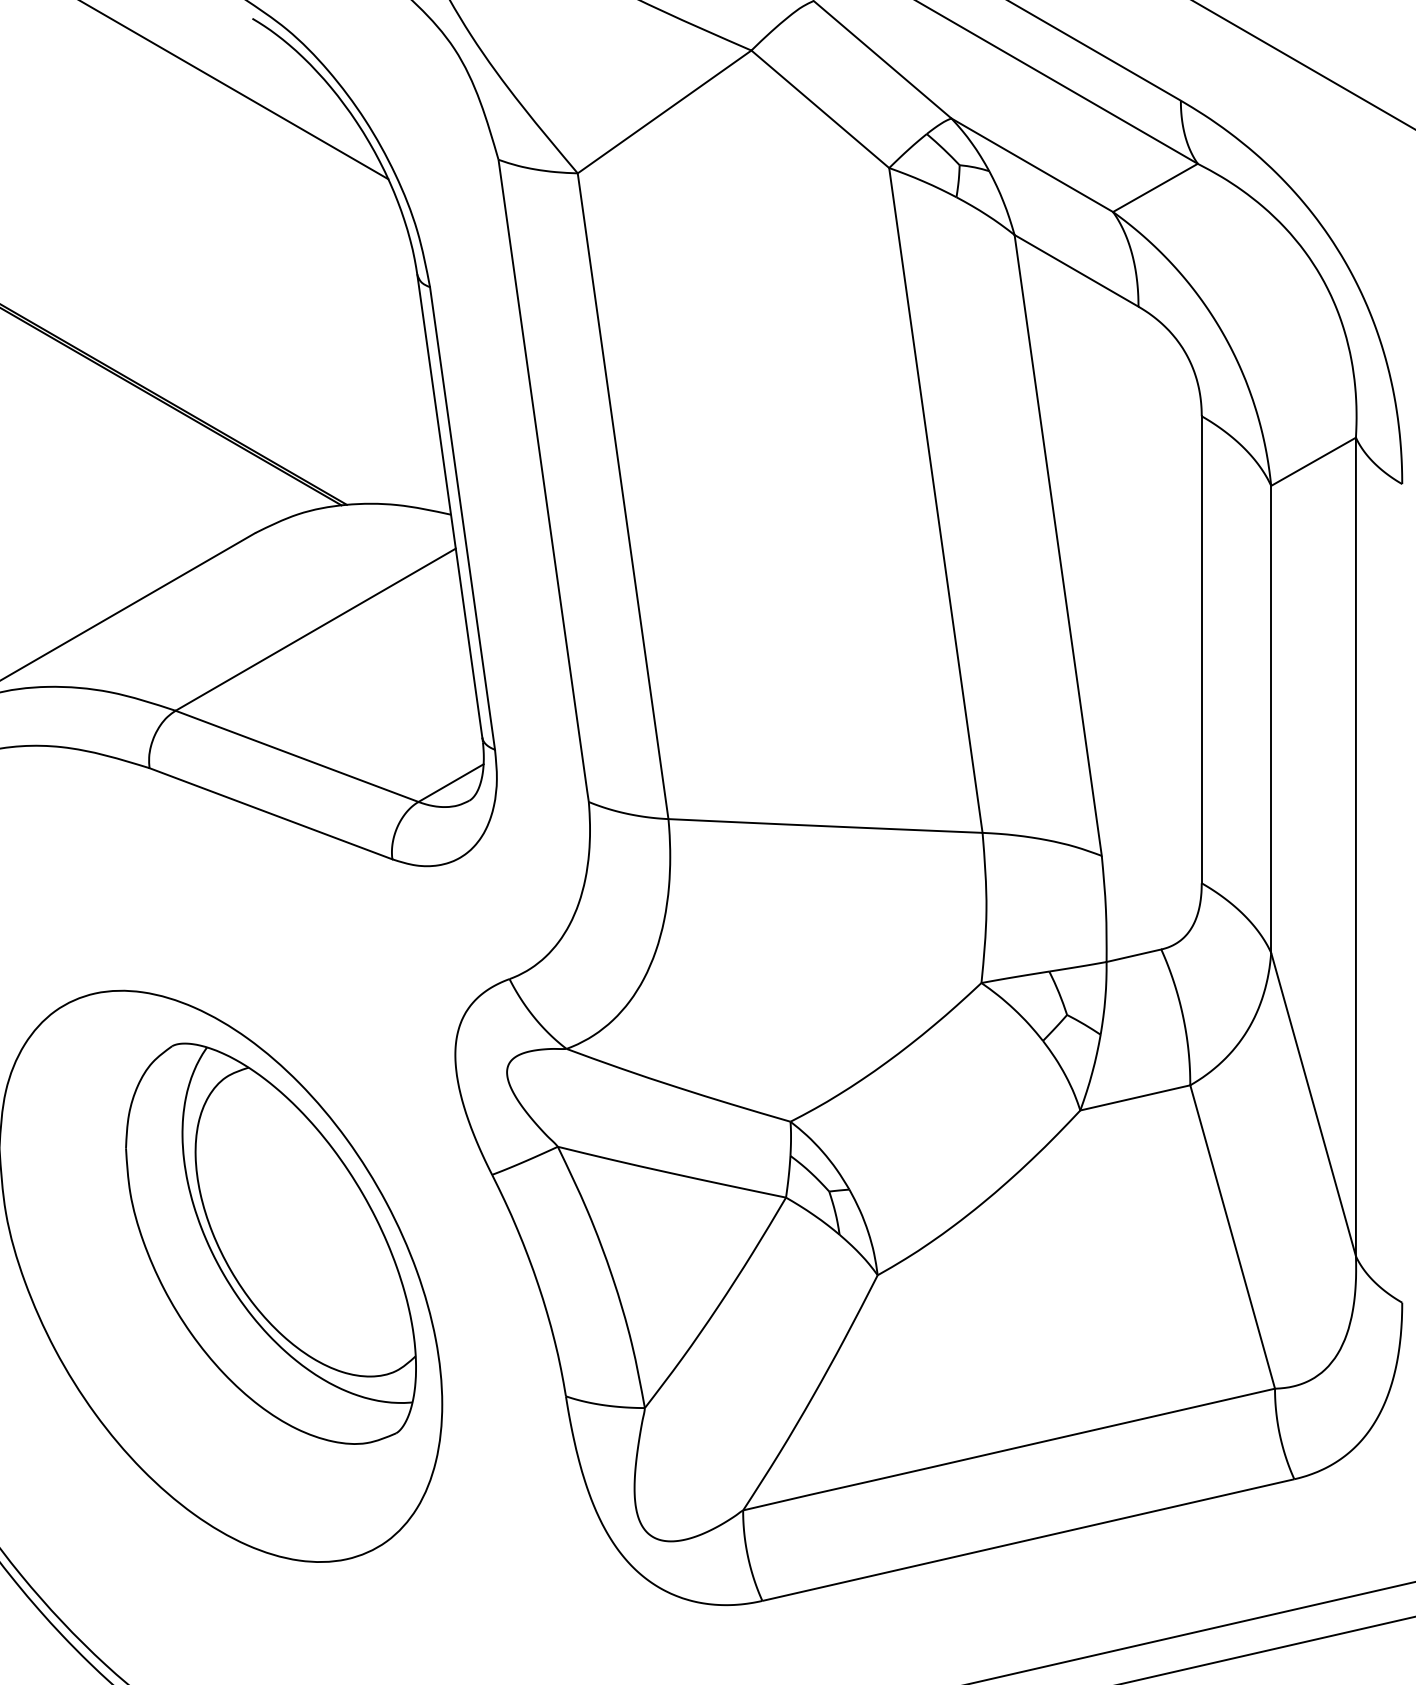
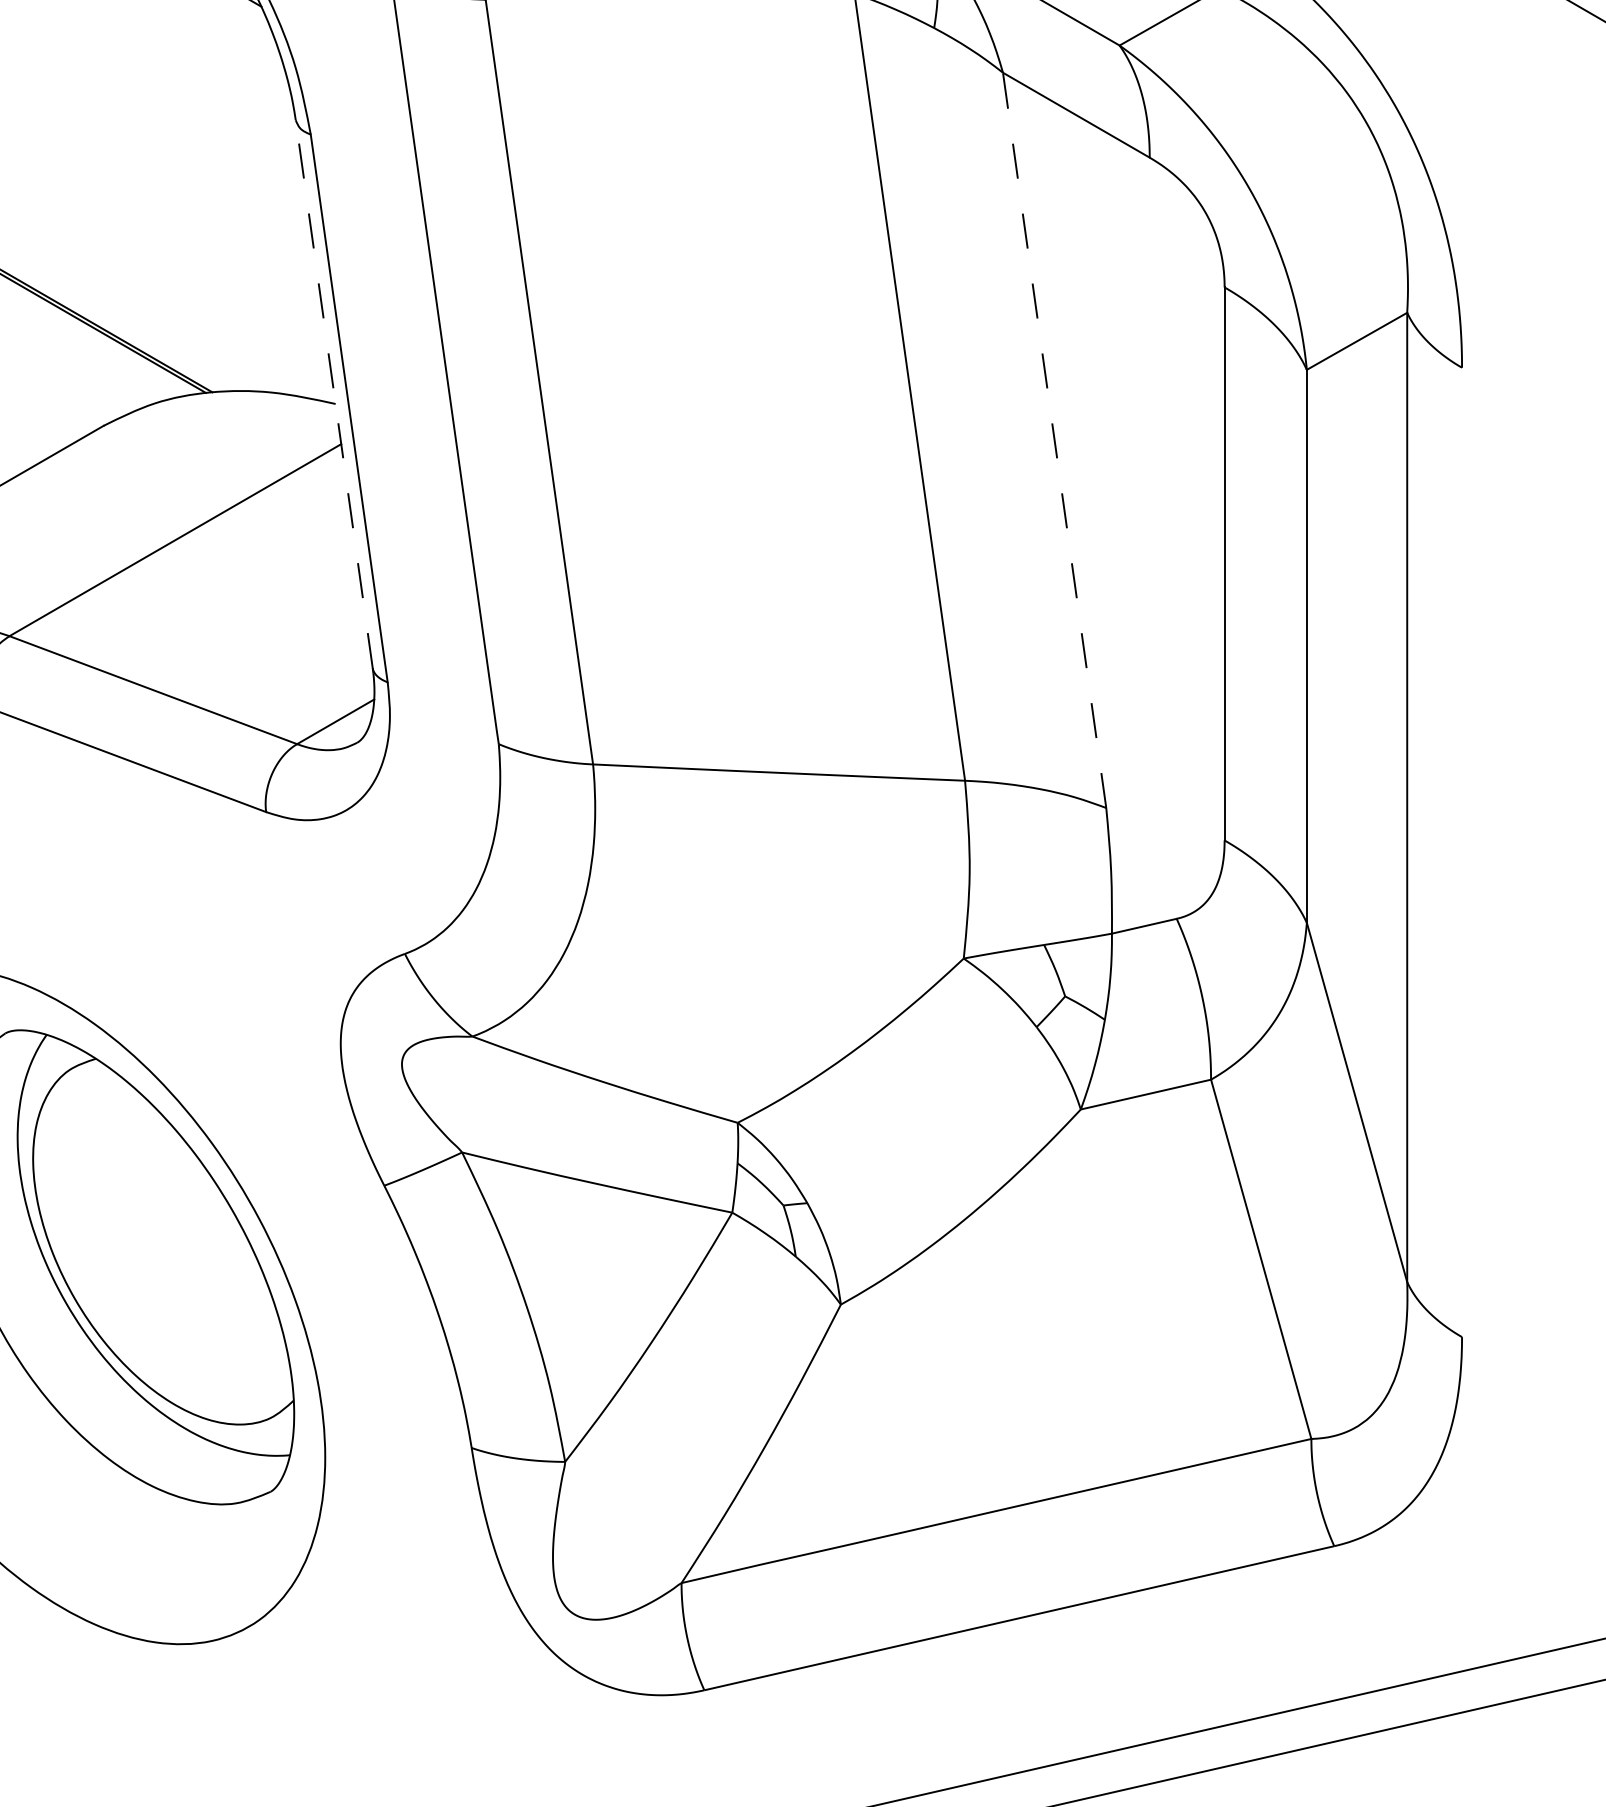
line: (449, 506) -> (333, 394), solid -> dashed
line: (1058, 544) -> (1054, 439), solid -> dashed

